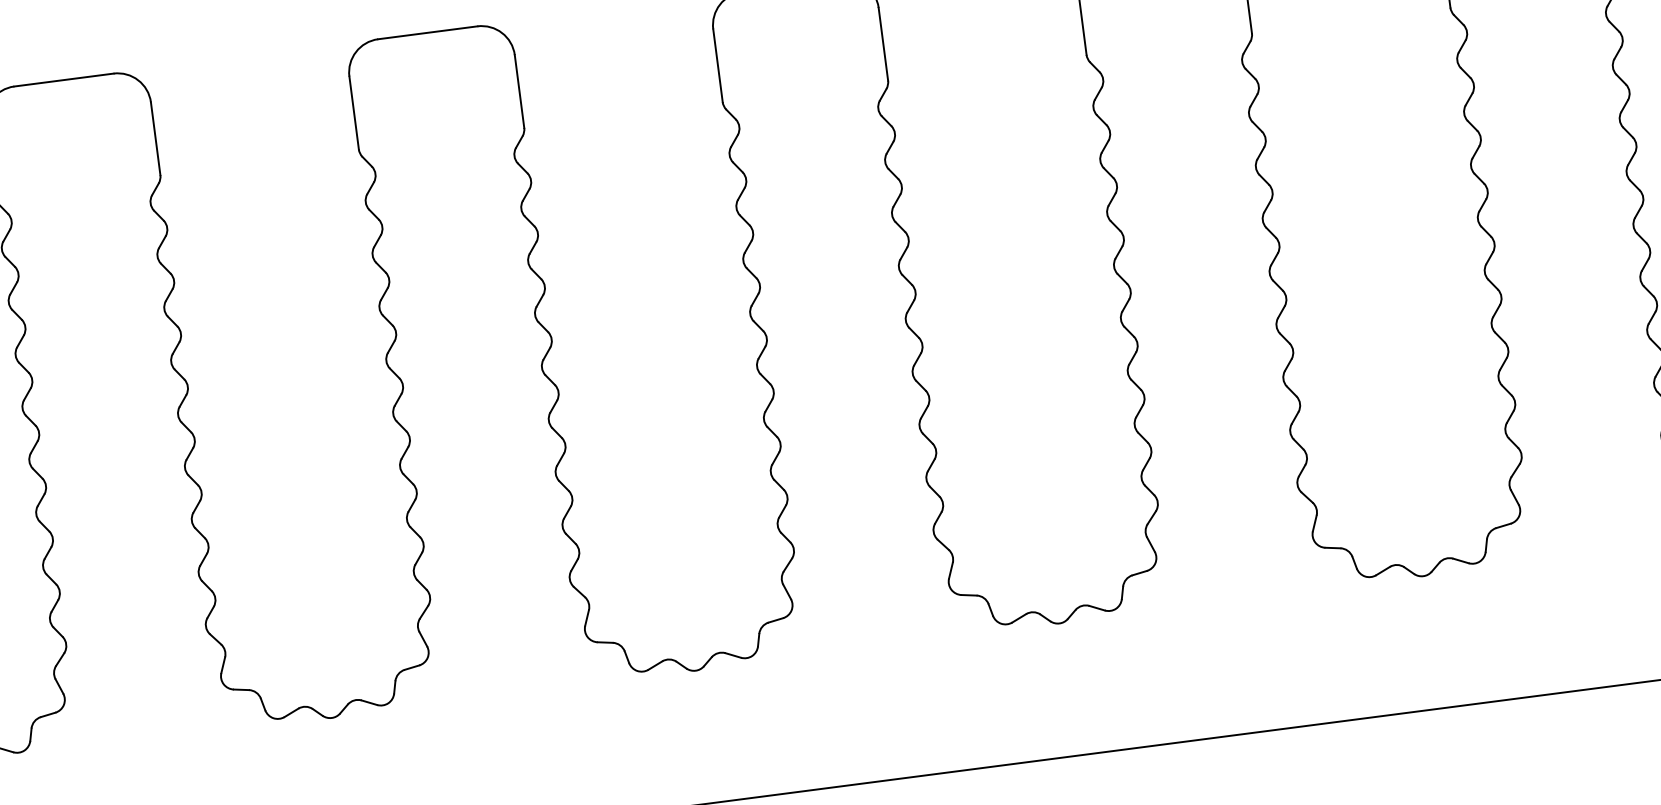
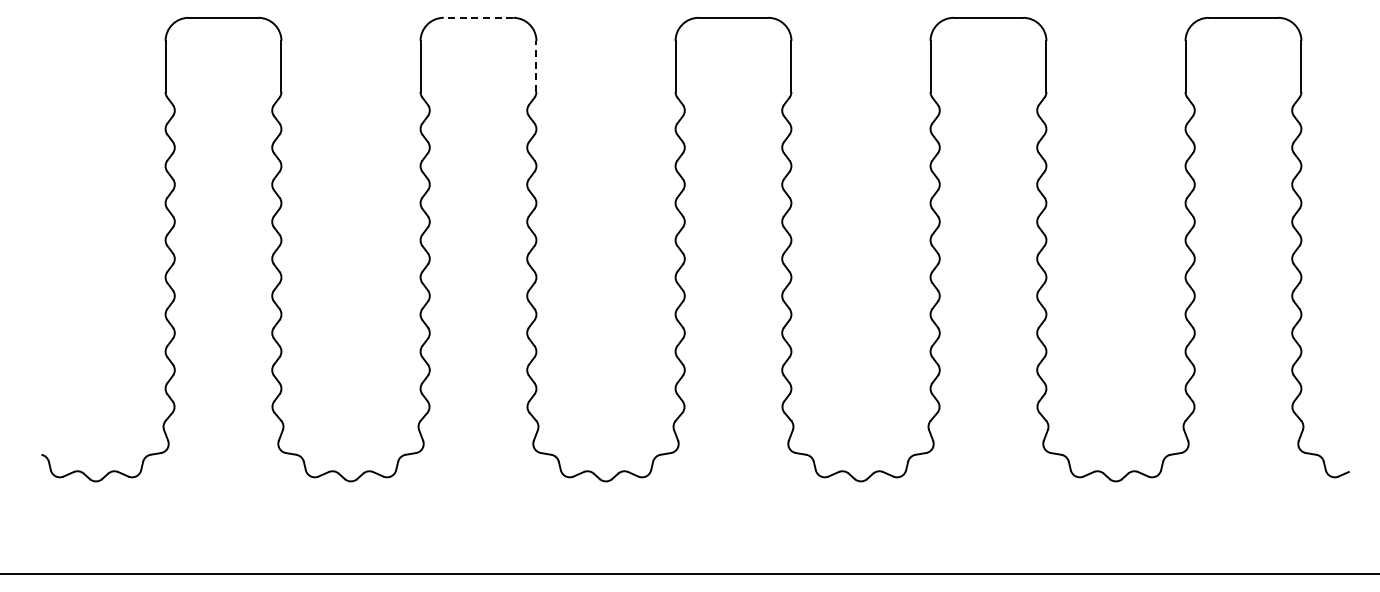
line: (427, 32) -> (478, 17), solid -> dashed
line: (519, 91) -> (536, 66), solid -> dashed

